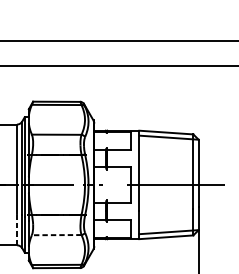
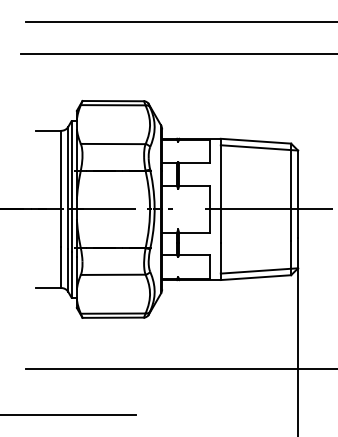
line: (17, 229) -> (61, 267), dashed -> solid
line: (56, 234) -> (112, 274), dashed -> solid

